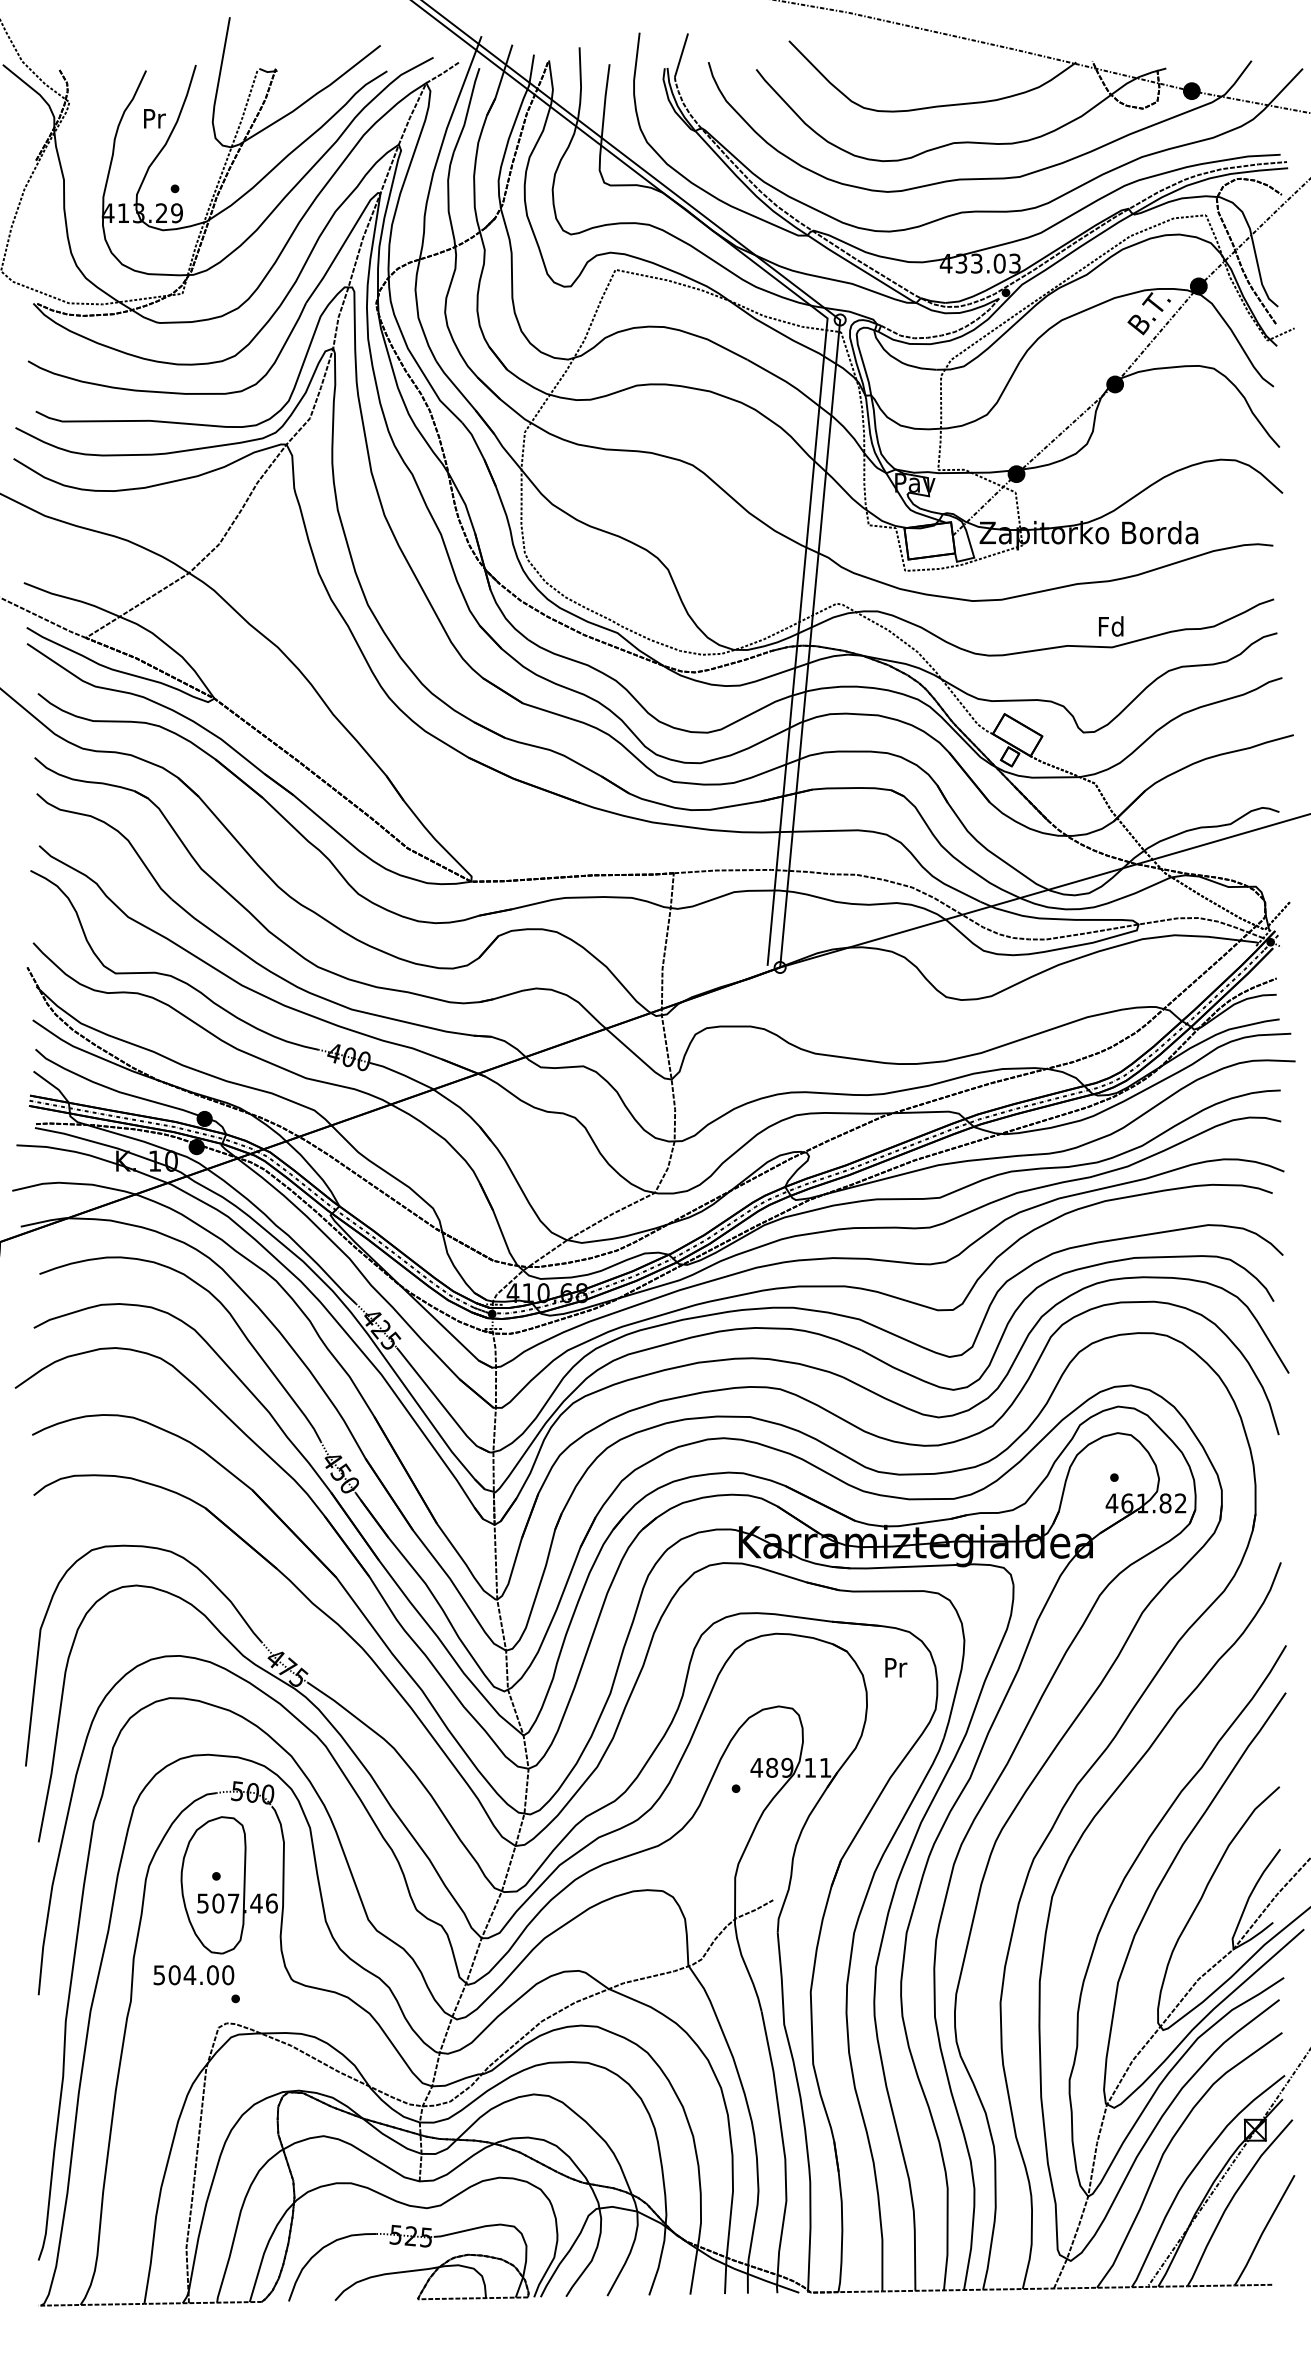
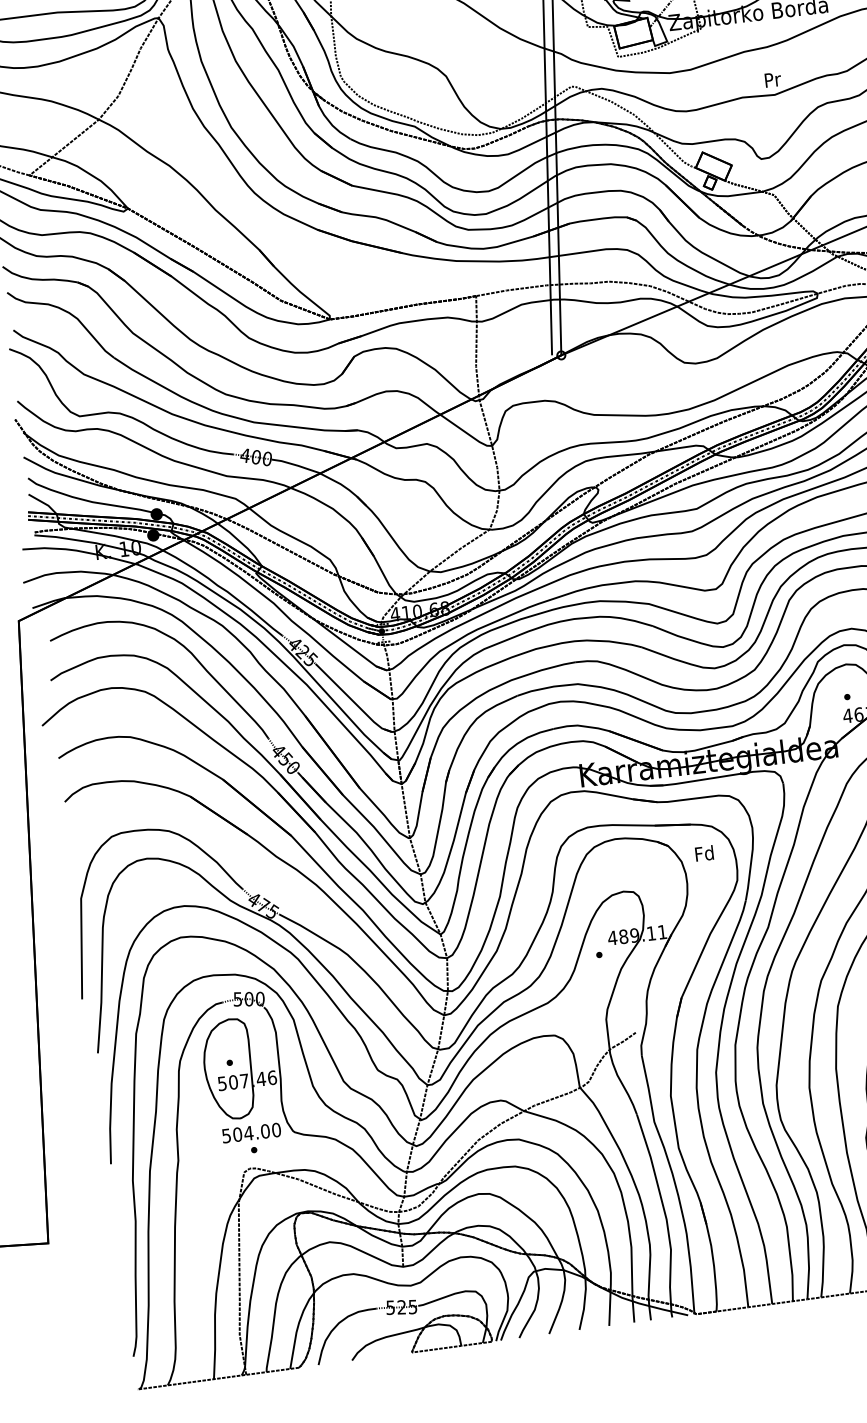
text: (1111, 626) -> (772, 79), Fd -> Pr
text: (895, 1667) -> (704, 853), Pr -> Fd
text: (193, 1975) -> (251, 1133), moved

